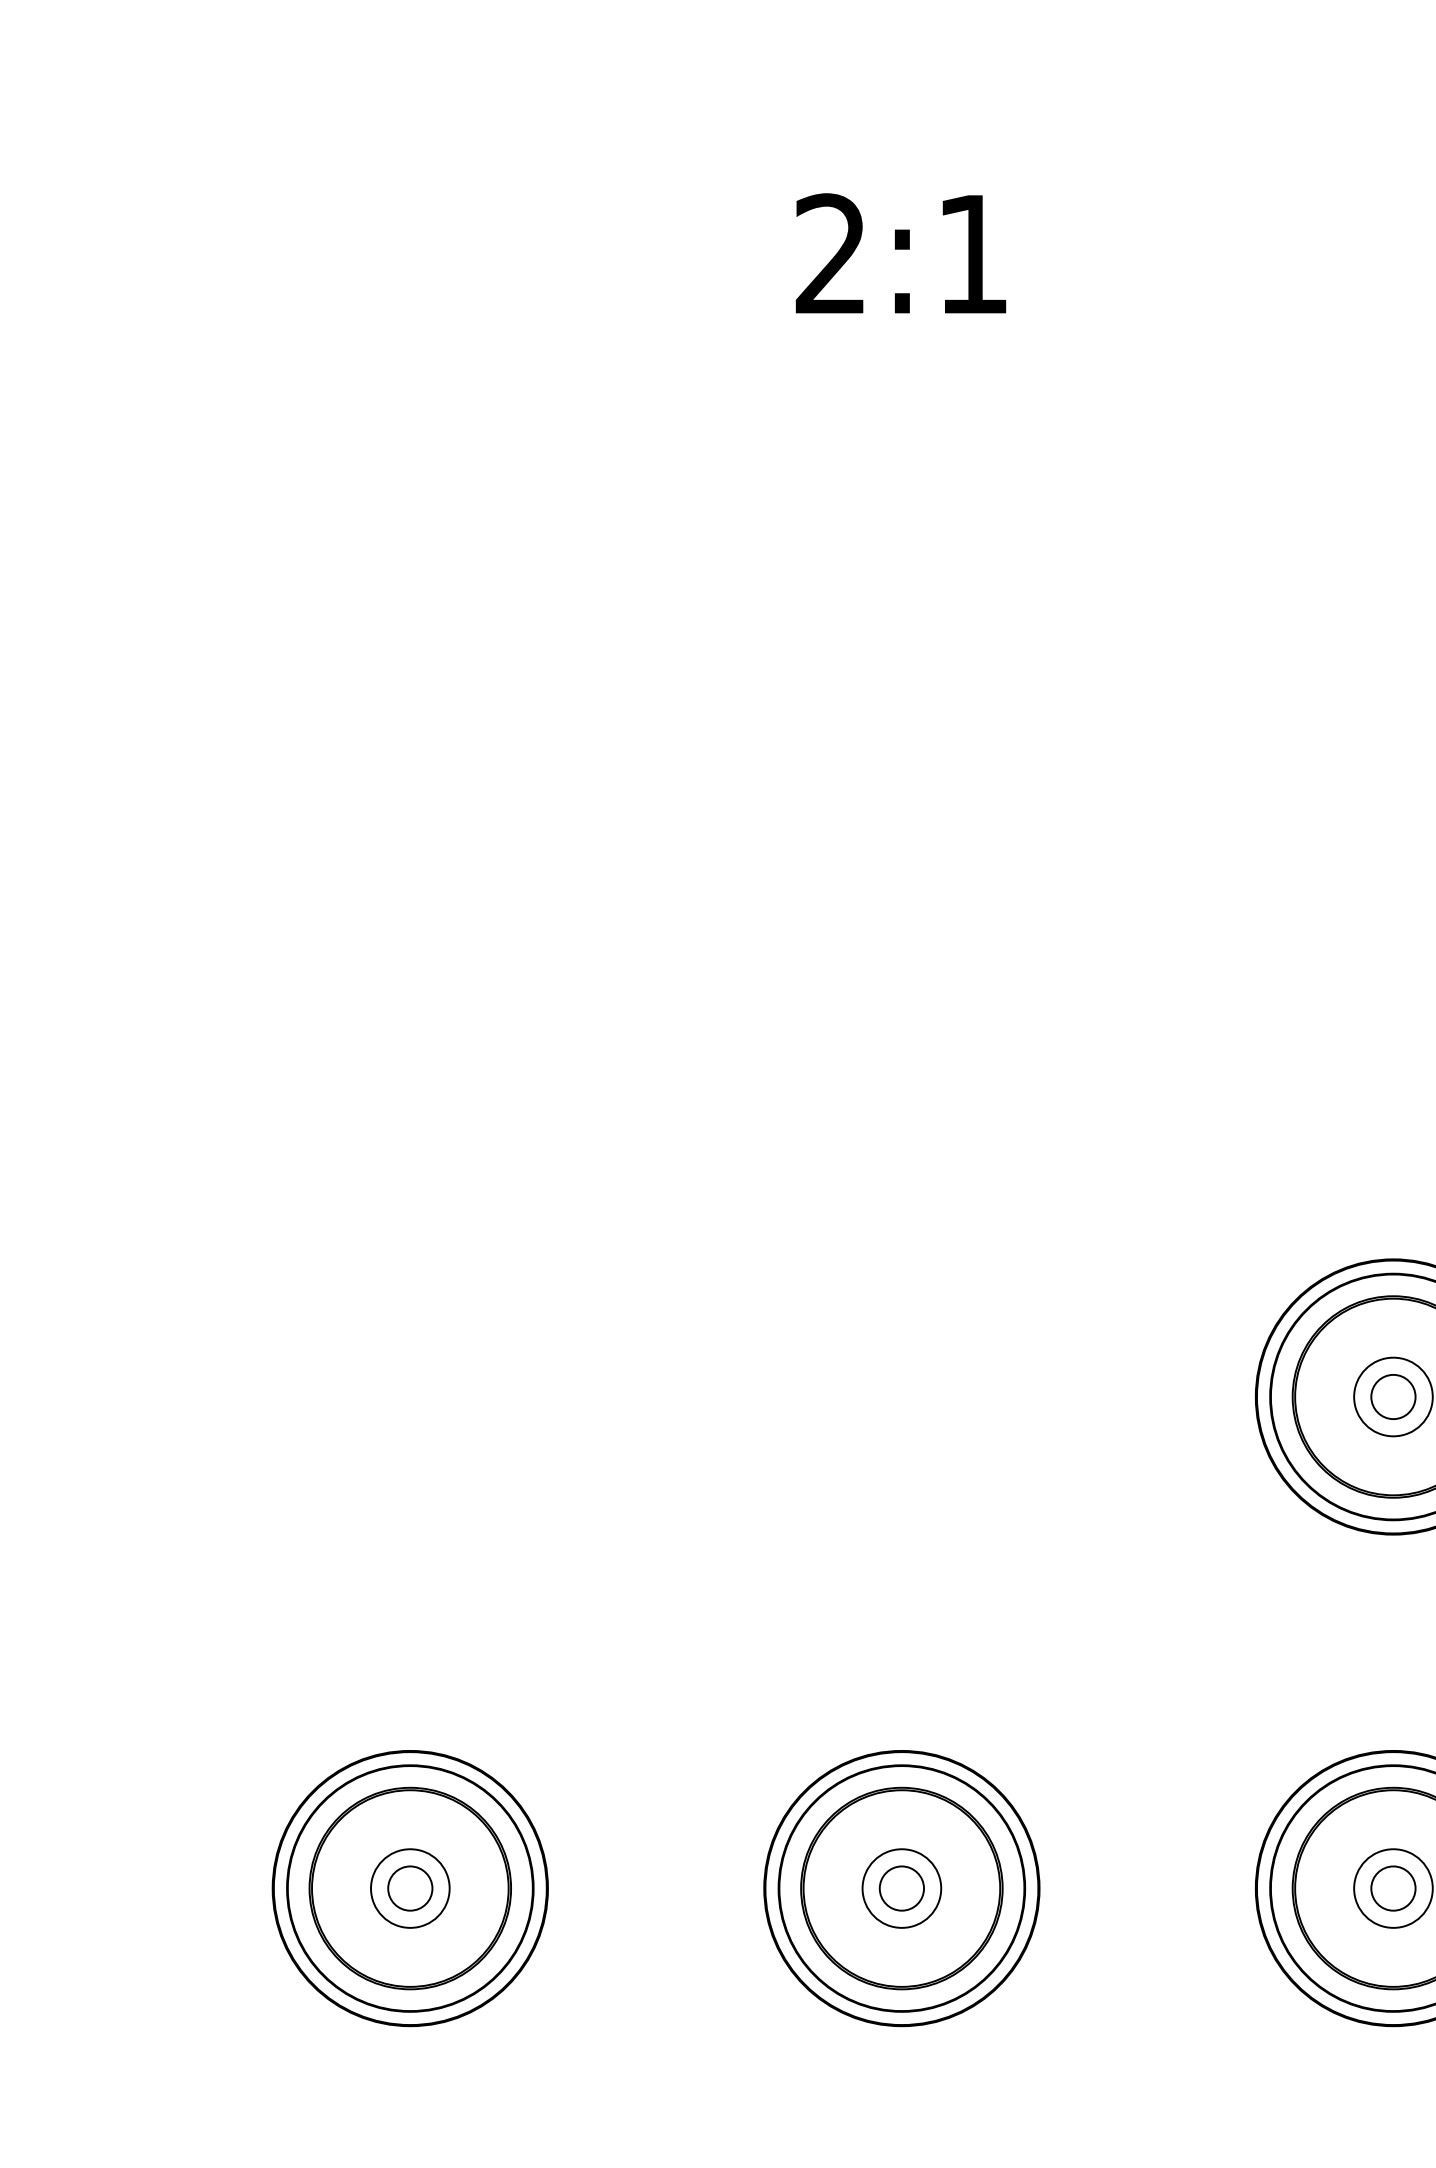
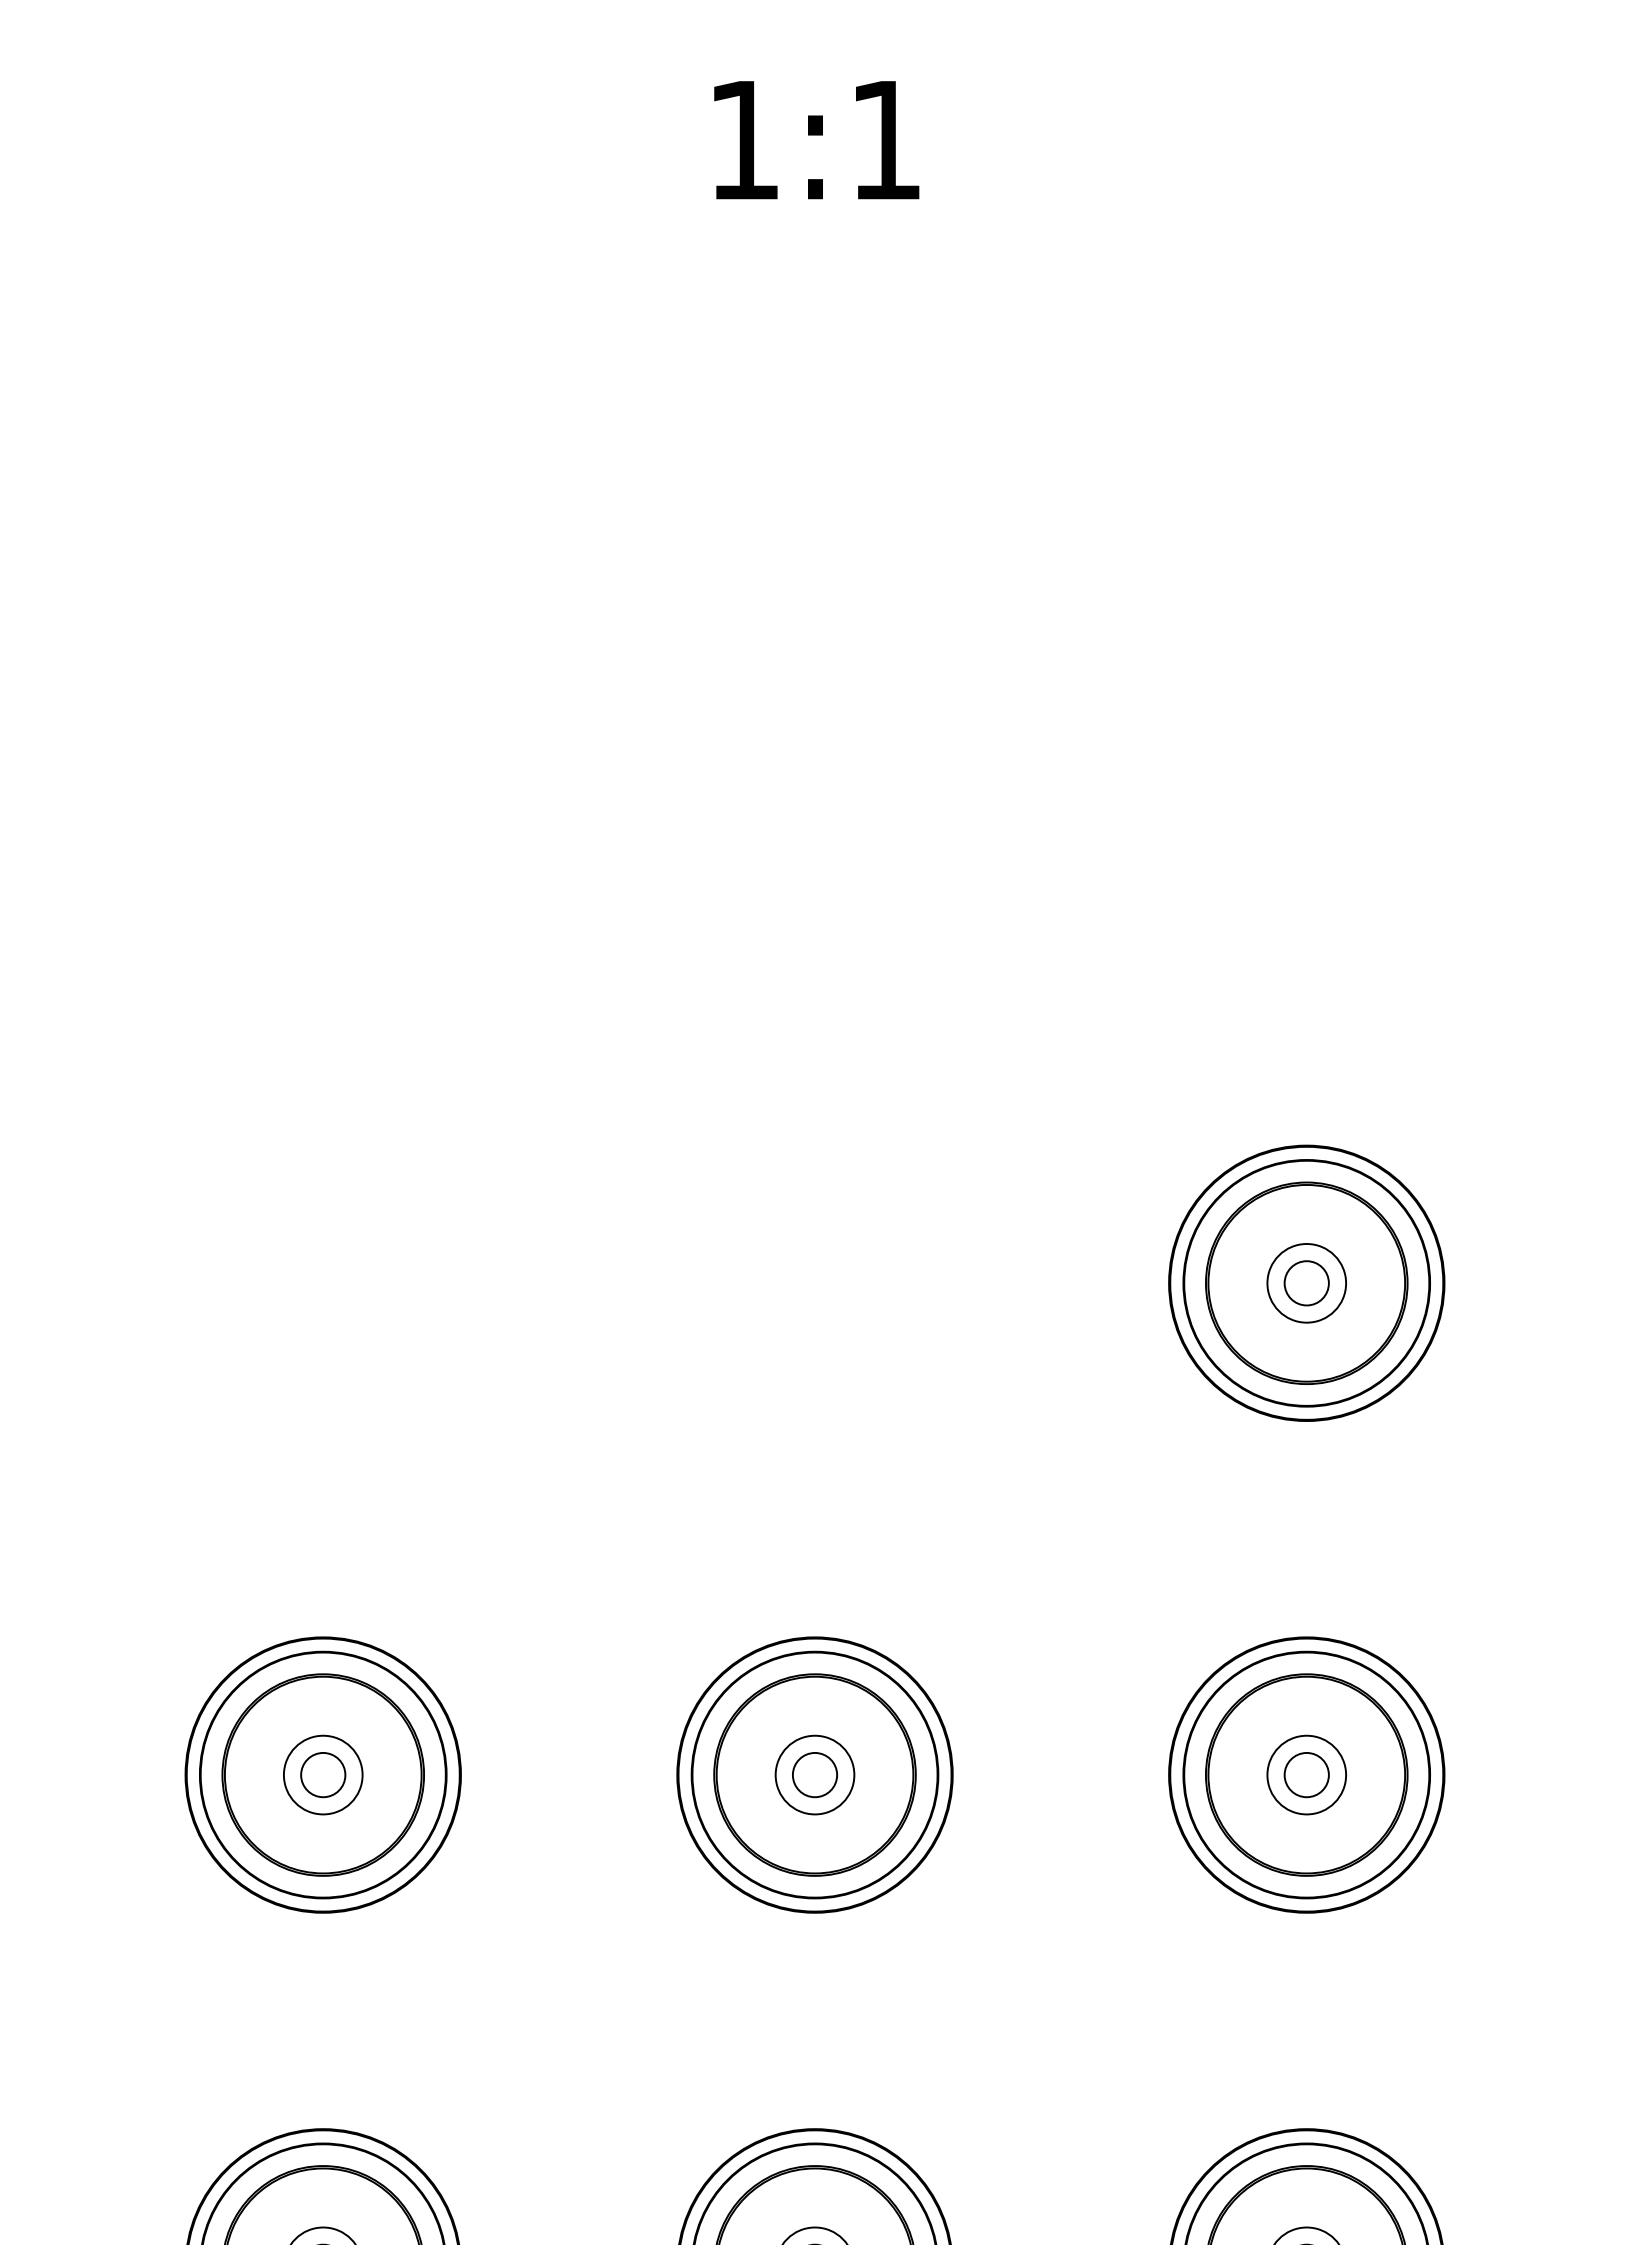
text: (830, 253) -> (743, 139), 2:1 -> 1:1

